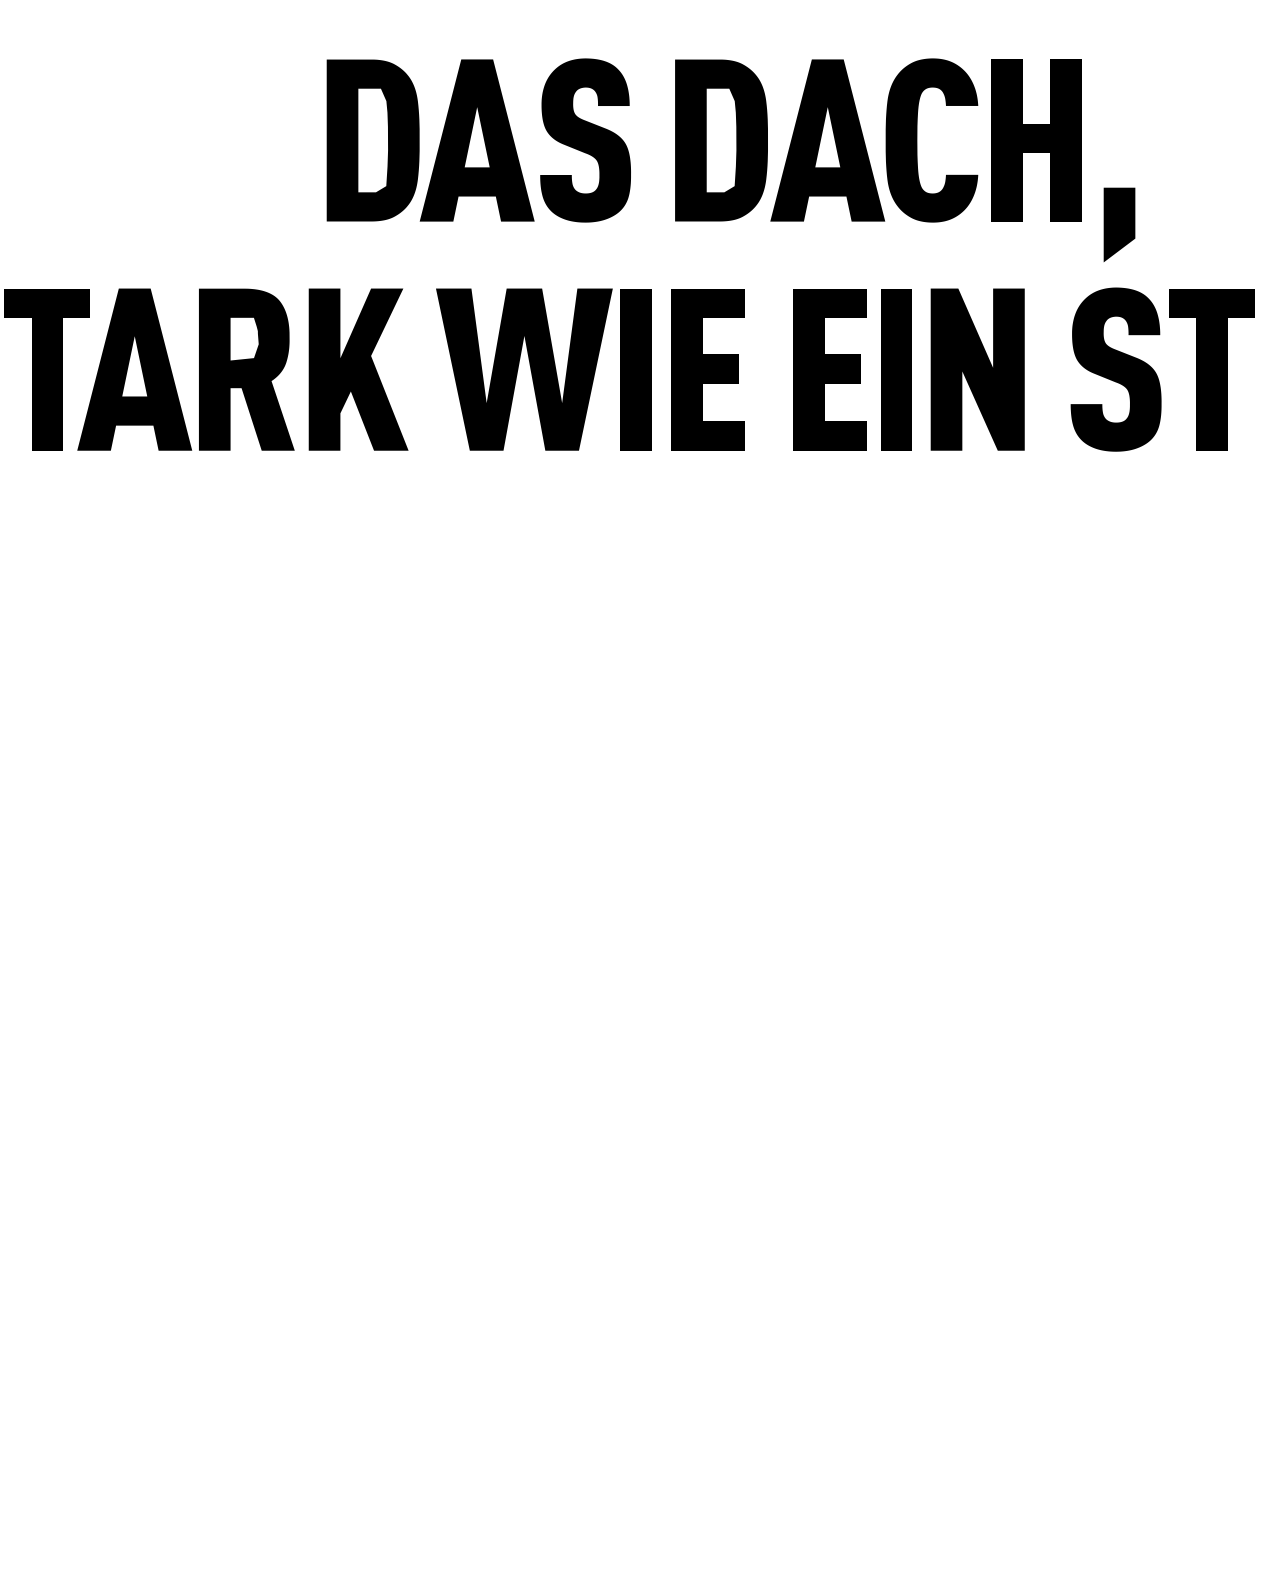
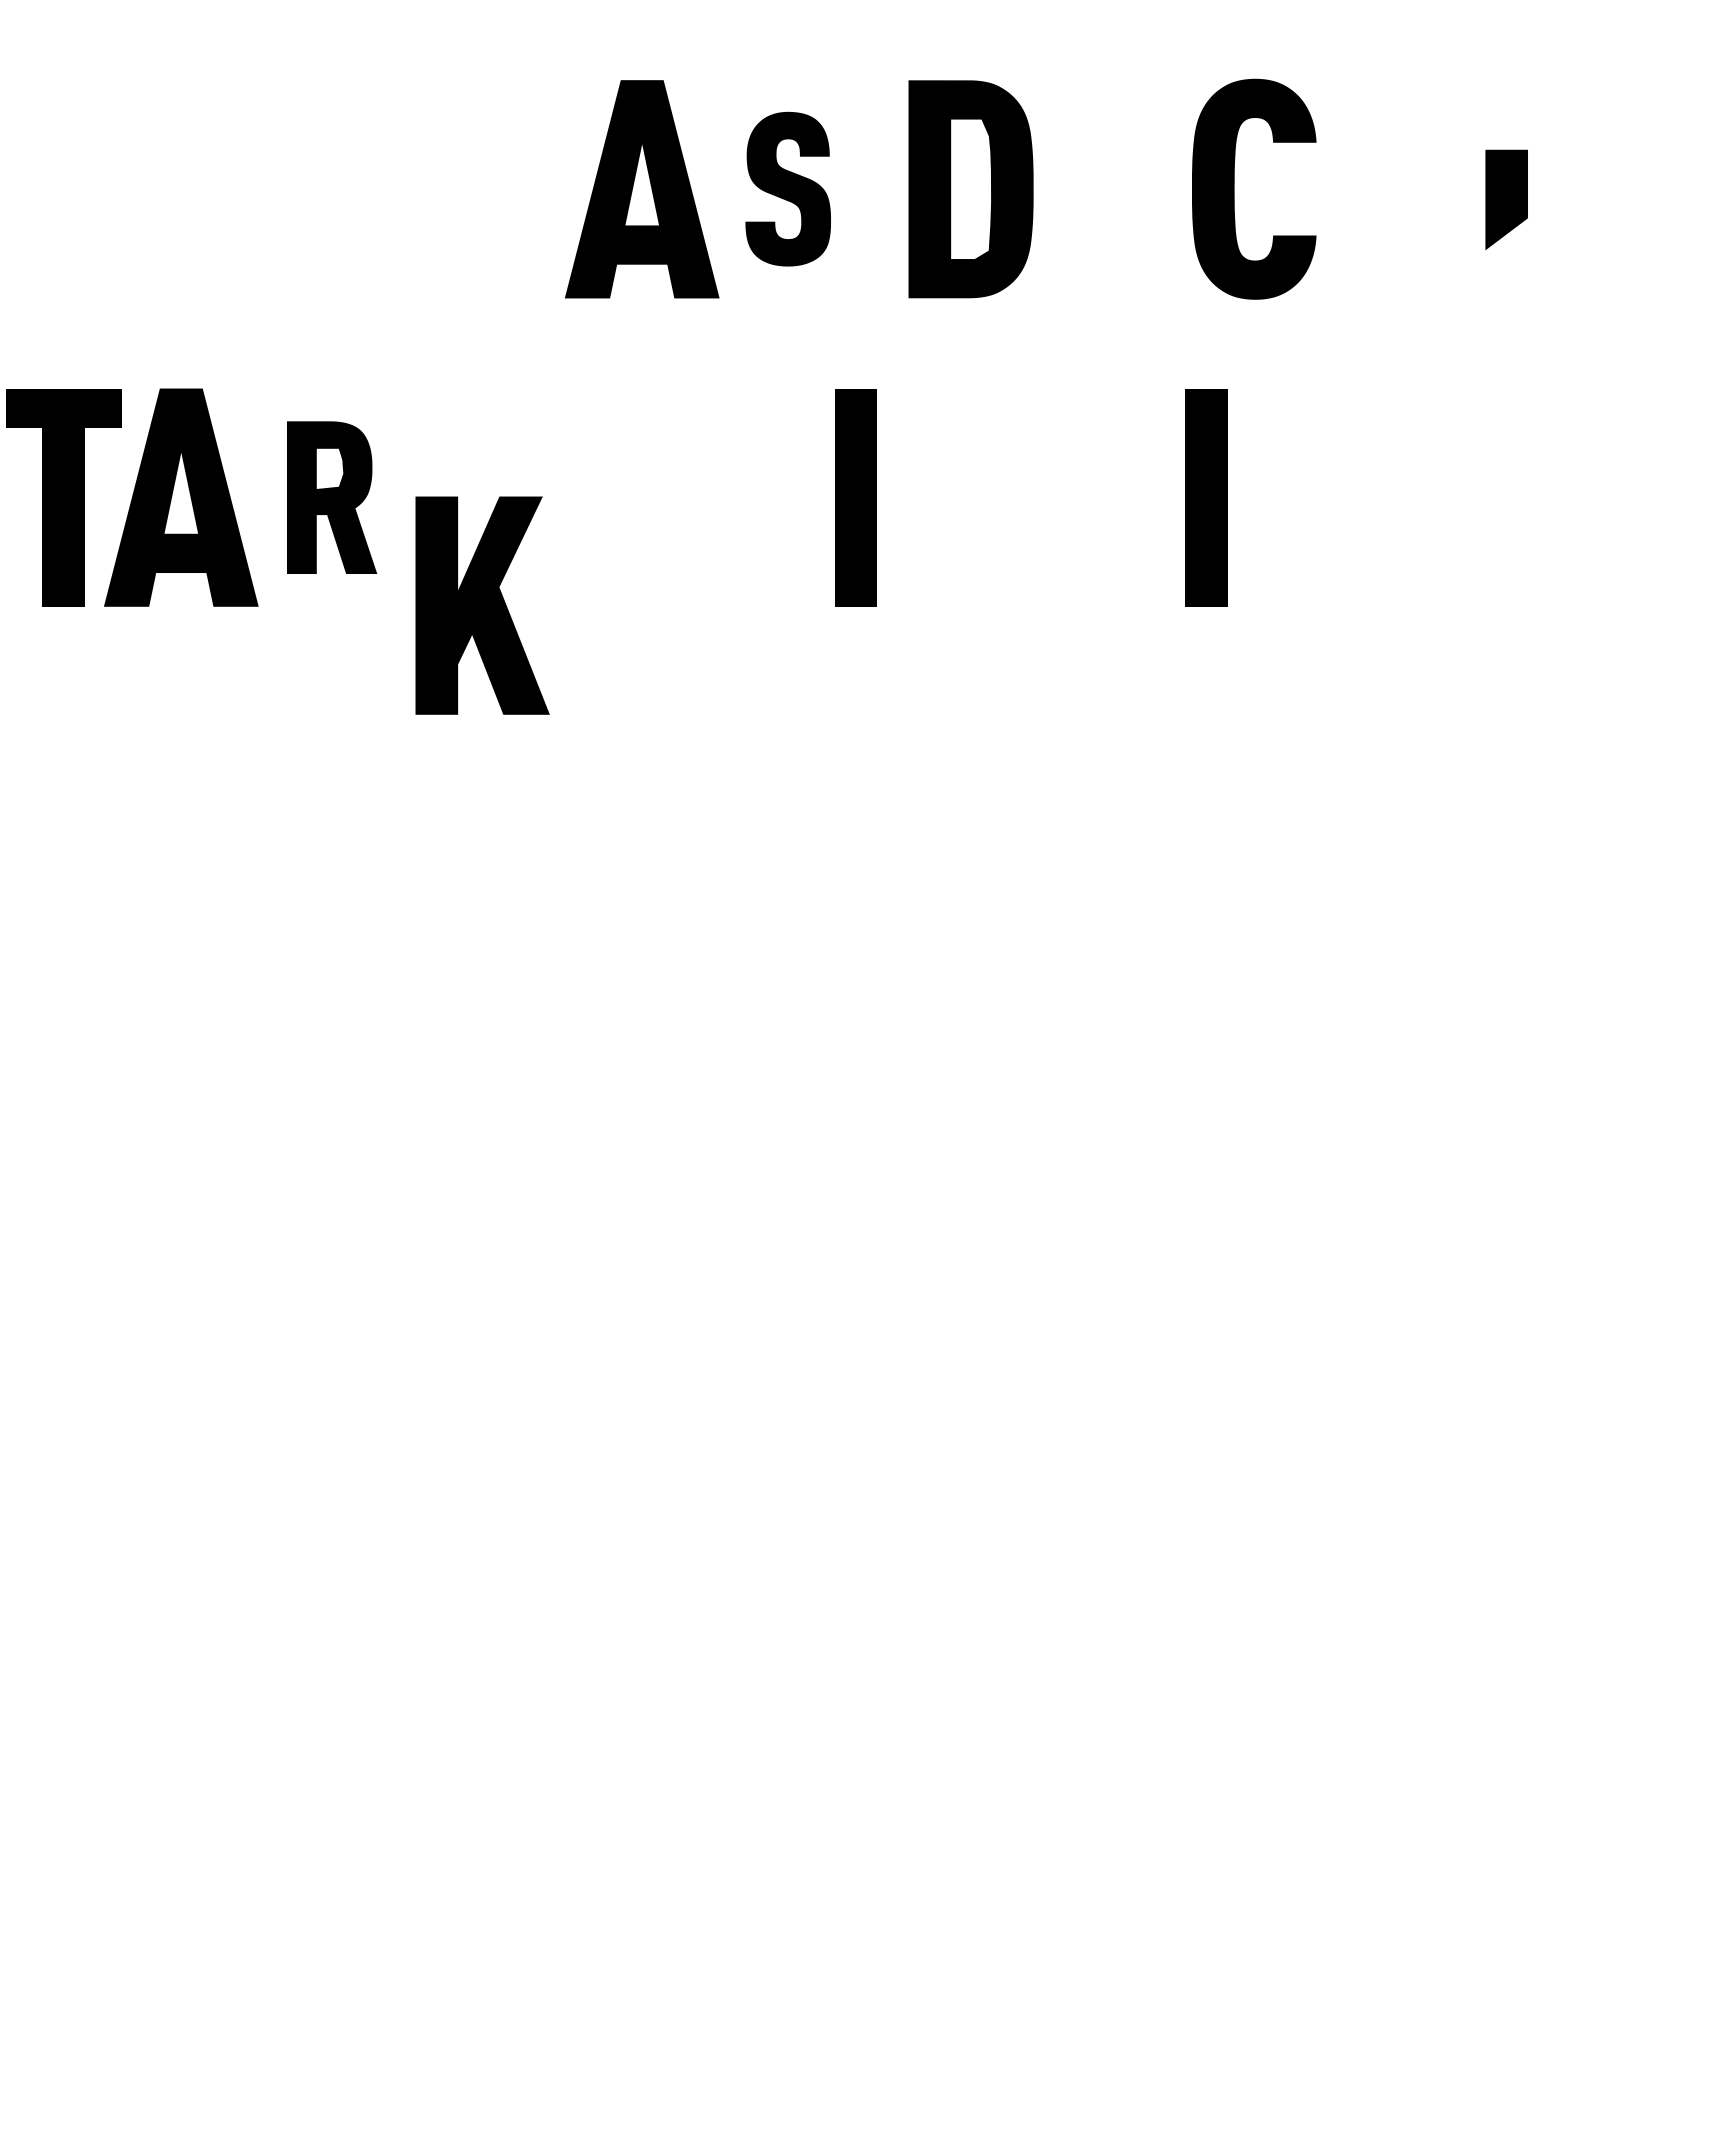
part: (585, 139) -> (788, 188), size x0.7
part: (372, 140) -> (501, 189), removed
part: (827, 140) -> (1113, 189), removed
fill: (1036, 140) -> (1394, 189), removed
part: (1119, 224) -> (1506, 199), moved
part: (246, 369) -> (331, 497), size x0.7
part: (358, 369) -> (482, 605), moved
part: (518, 369) -> (697, 497), removed
part: (707, 369) -> (952, 497), removed
fill: (830, 369) -> (1117, 497), removed
fill: (977, 369) -> (1315, 497), removed
fill: (1115, 369) -> (1501, 497), removed
fill: (1211, 369) -> (1630, 497), removed

